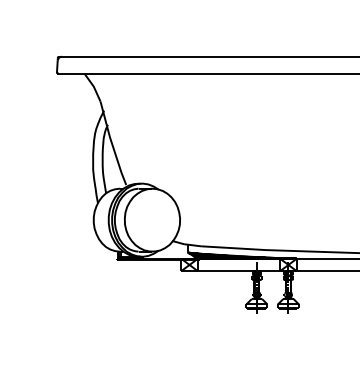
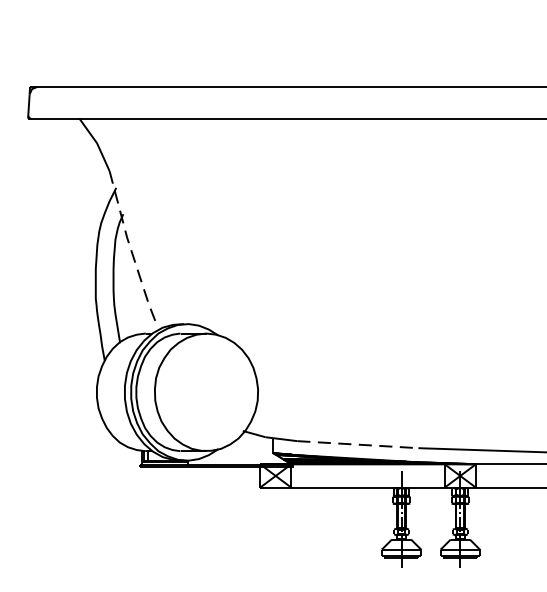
line: (112, 144) -> (131, 251), solid -> dashed
line: (234, 248) -> (359, 445), solid -> dashed

